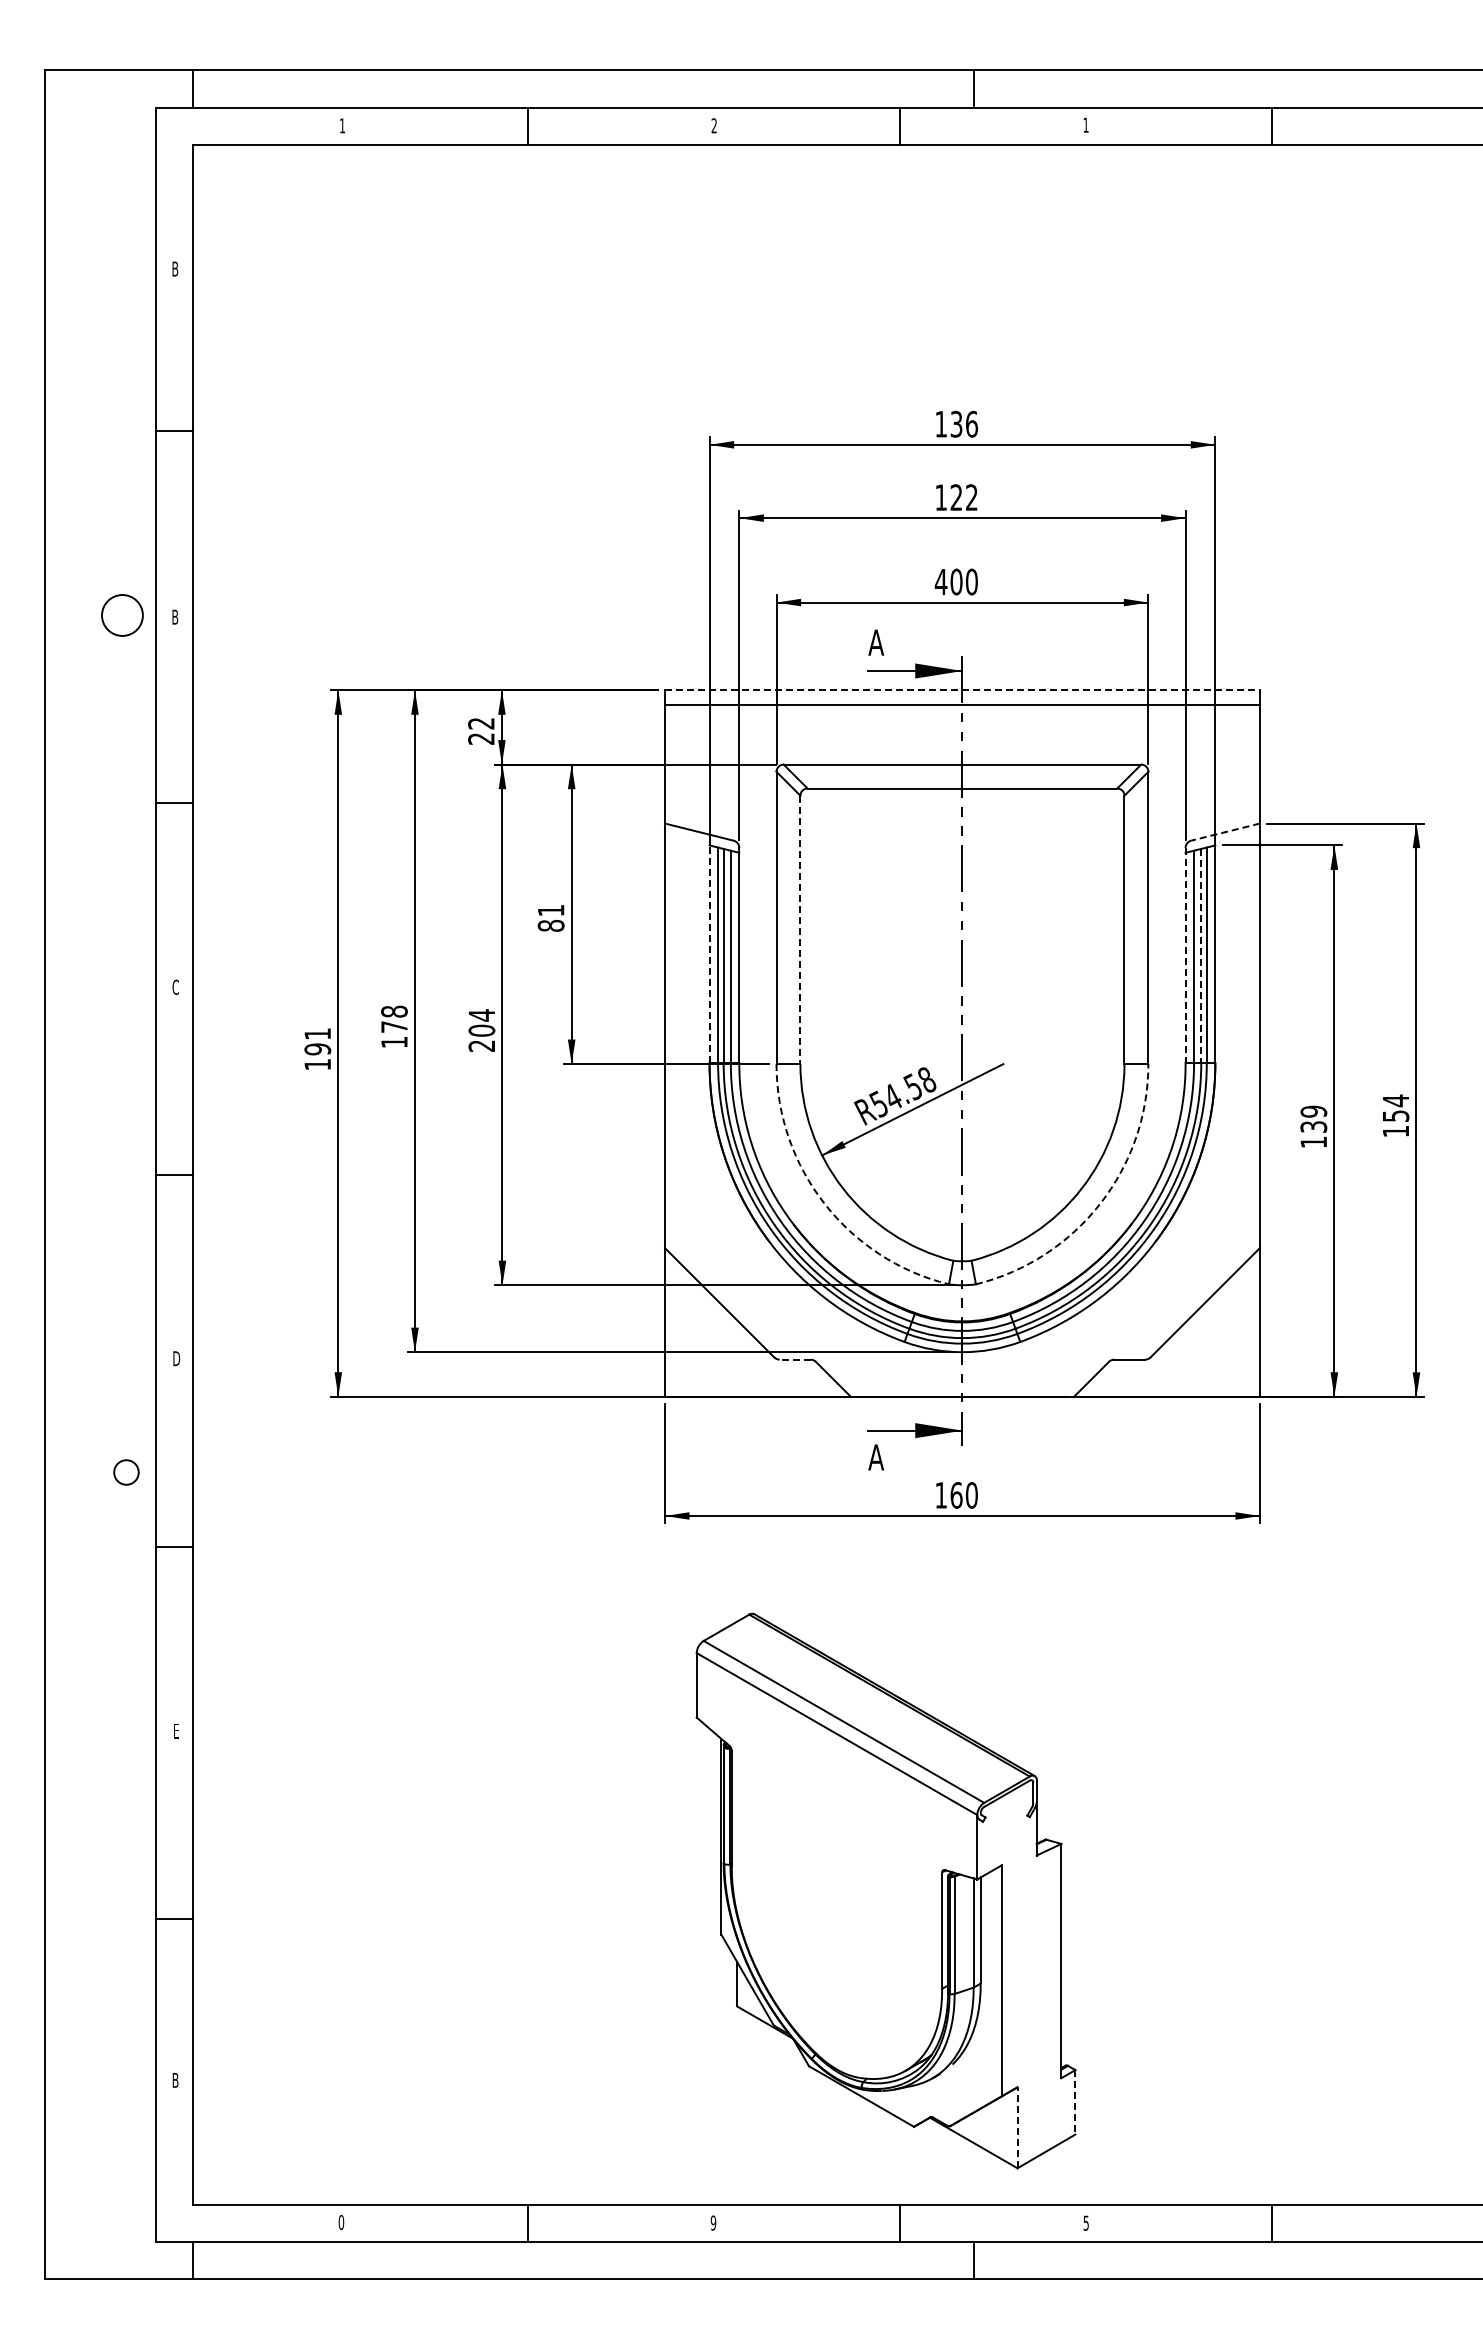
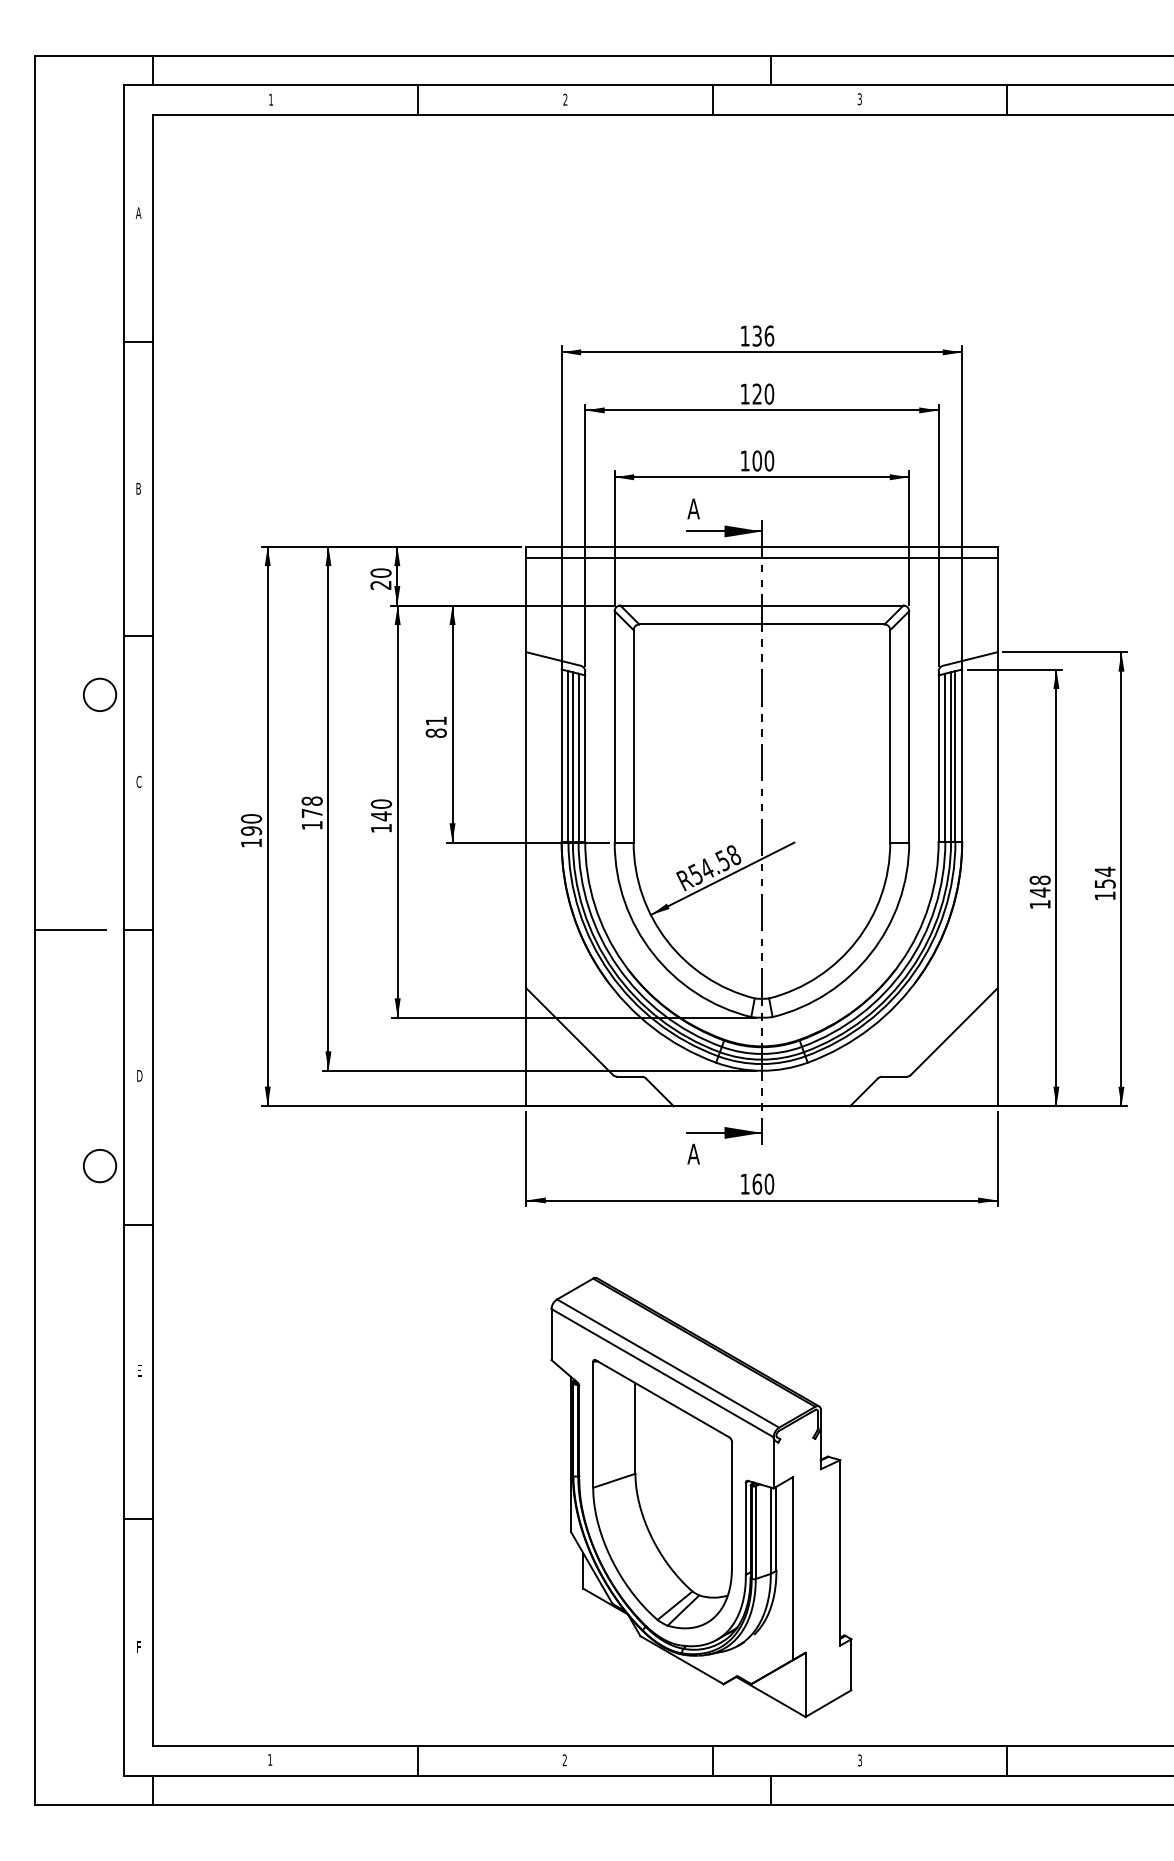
text: (1085, 124) -> (859, 98), 1 -> 3
text: (174, 268) -> (138, 212), B -> A
text: (971, 497) -> (769, 394), 122 -> 120
text: (940, 581) -> (744, 460), 400 -> 100
circle: (122, 615) -> (100, 694), moved
line: (962, 690) -> (761, 546), dashed -> solid
text: (481, 723) -> (381, 573), 22 -> 20
line: (1225, 832) -> (970, 659), dashed -> solid
line: (800, 930) -> (633, 736), dashed -> solid
line: (709, 954) -> (561, 755), dashed -> solid
line: (1185, 954) -> (938, 755), dashed -> solid
line: (1201, 956) -> (951, 757), dashed -> solid
text: (481, 1030) -> (381, 816), 204 -> 140
text: (317, 1033) -> (251, 818), 191 -> 190
text: (1313, 1119) -> (1039, 886), 139 -> 148
line: (88, 1175) -> (69, 930), added
arc: (824, 1203) -> (652, 953), dashed -> solid
arc: (1100, 1203) -> (871, 953), dashed -> solid
line: (795, 1359) -> (629, 1076), dashed -> solid
circle: (126, 1472) -> (100, 1166), size x1.67
part: (836, 1886) -> (662, 1493), added
text: (175, 2080) -> (138, 1647), B -> F
line: (1075, 2102) -> (851, 1664), dashed -> solid
line: (1017, 2127) -> (805, 1684), dashed -> solid
text: (341, 2222) -> (270, 1759), 0 -> 1
text: (713, 2222) -> (564, 1759), 9 -> 2
text: (1085, 2222) -> (859, 1759), 5 -> 3

